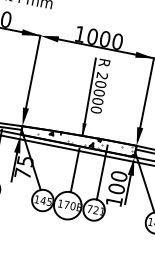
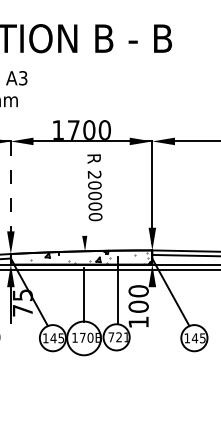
text: (92, 36) -> (73, 129), 1000 -> 1700
line: (31, 76) -> (10, 192), solid -> dashed
line: (88, 97) -> (83, 203), removed
line: (128, 189) -> (152, 304), removed

